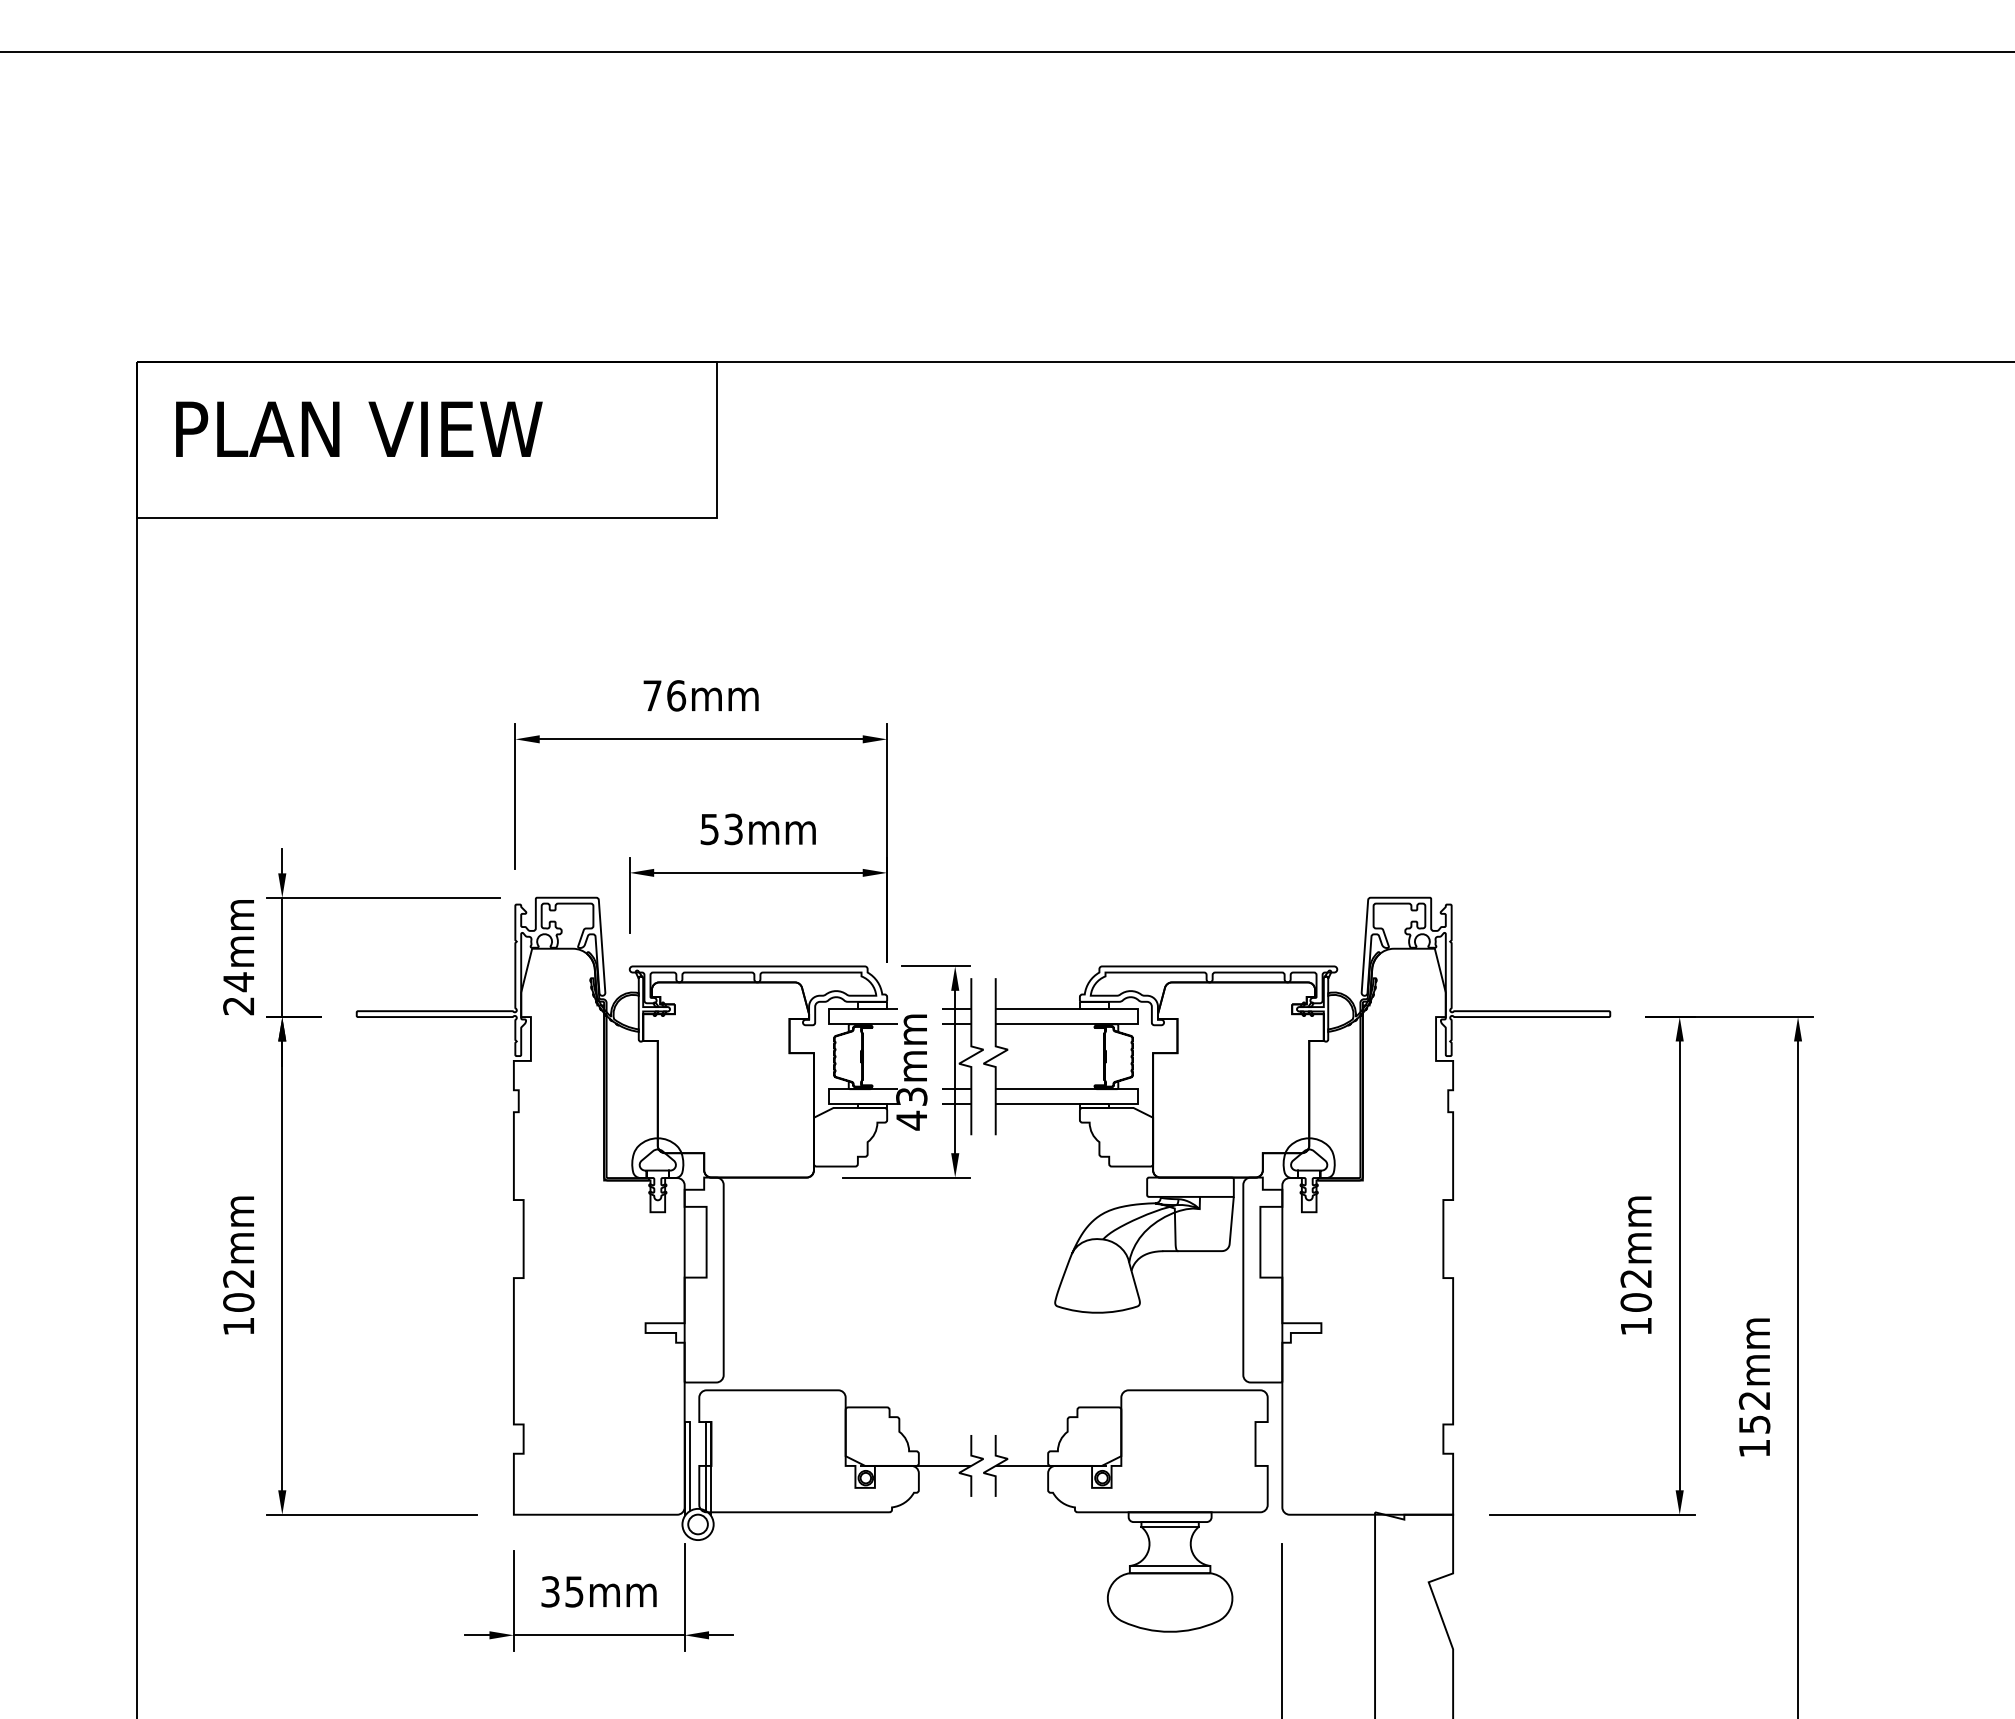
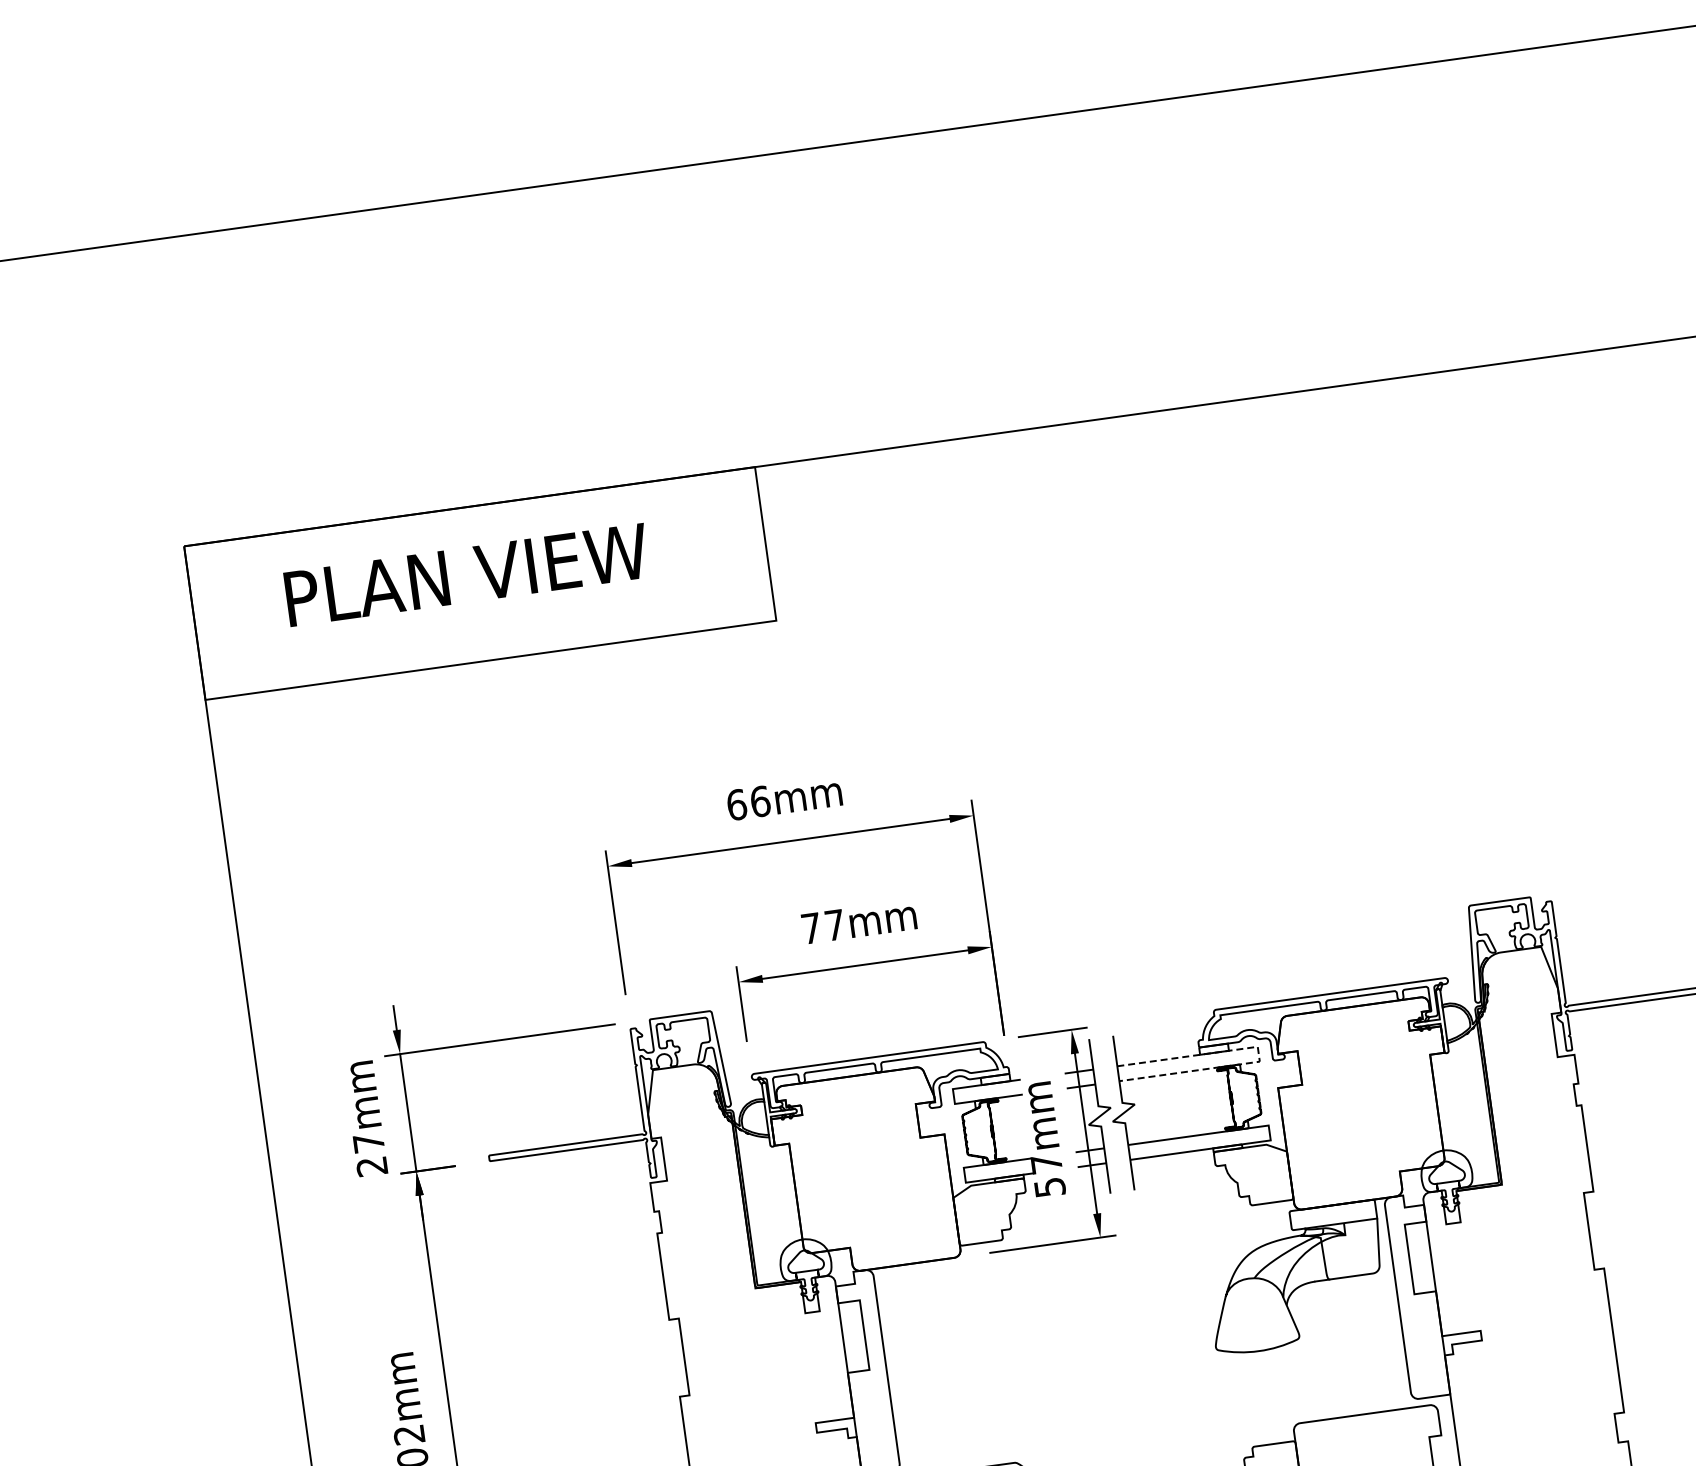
text: (359, 428) -> (467, 574), moved
text: (652, 695) -> (736, 804), 76mm -> 66mm
text: (721, 829) -> (822, 926), 53mm -> 77mm
text: (238, 982) -> (368, 1143), 24mm -> 27mm
line: (1138, 1016) -> (1258, 1054), solid -> dashed
text: (911, 1108) -> (1048, 1175), 43mm -> 57mm

